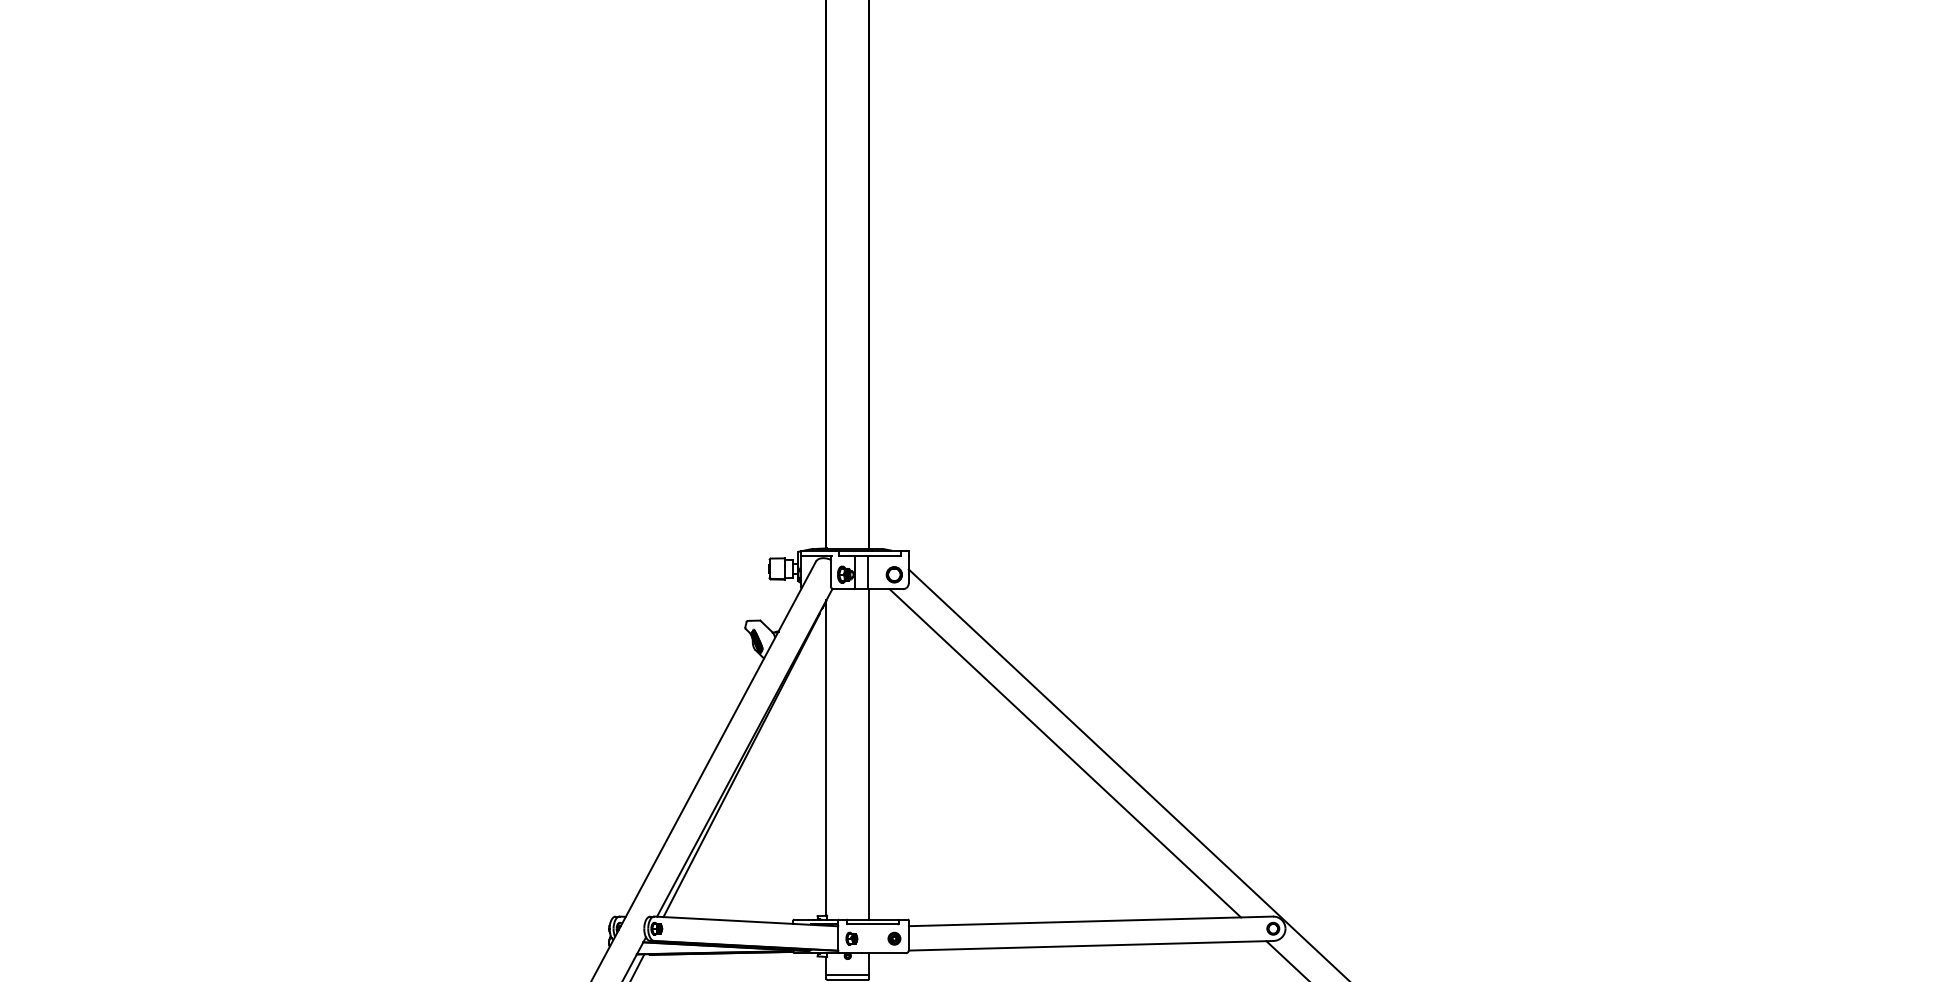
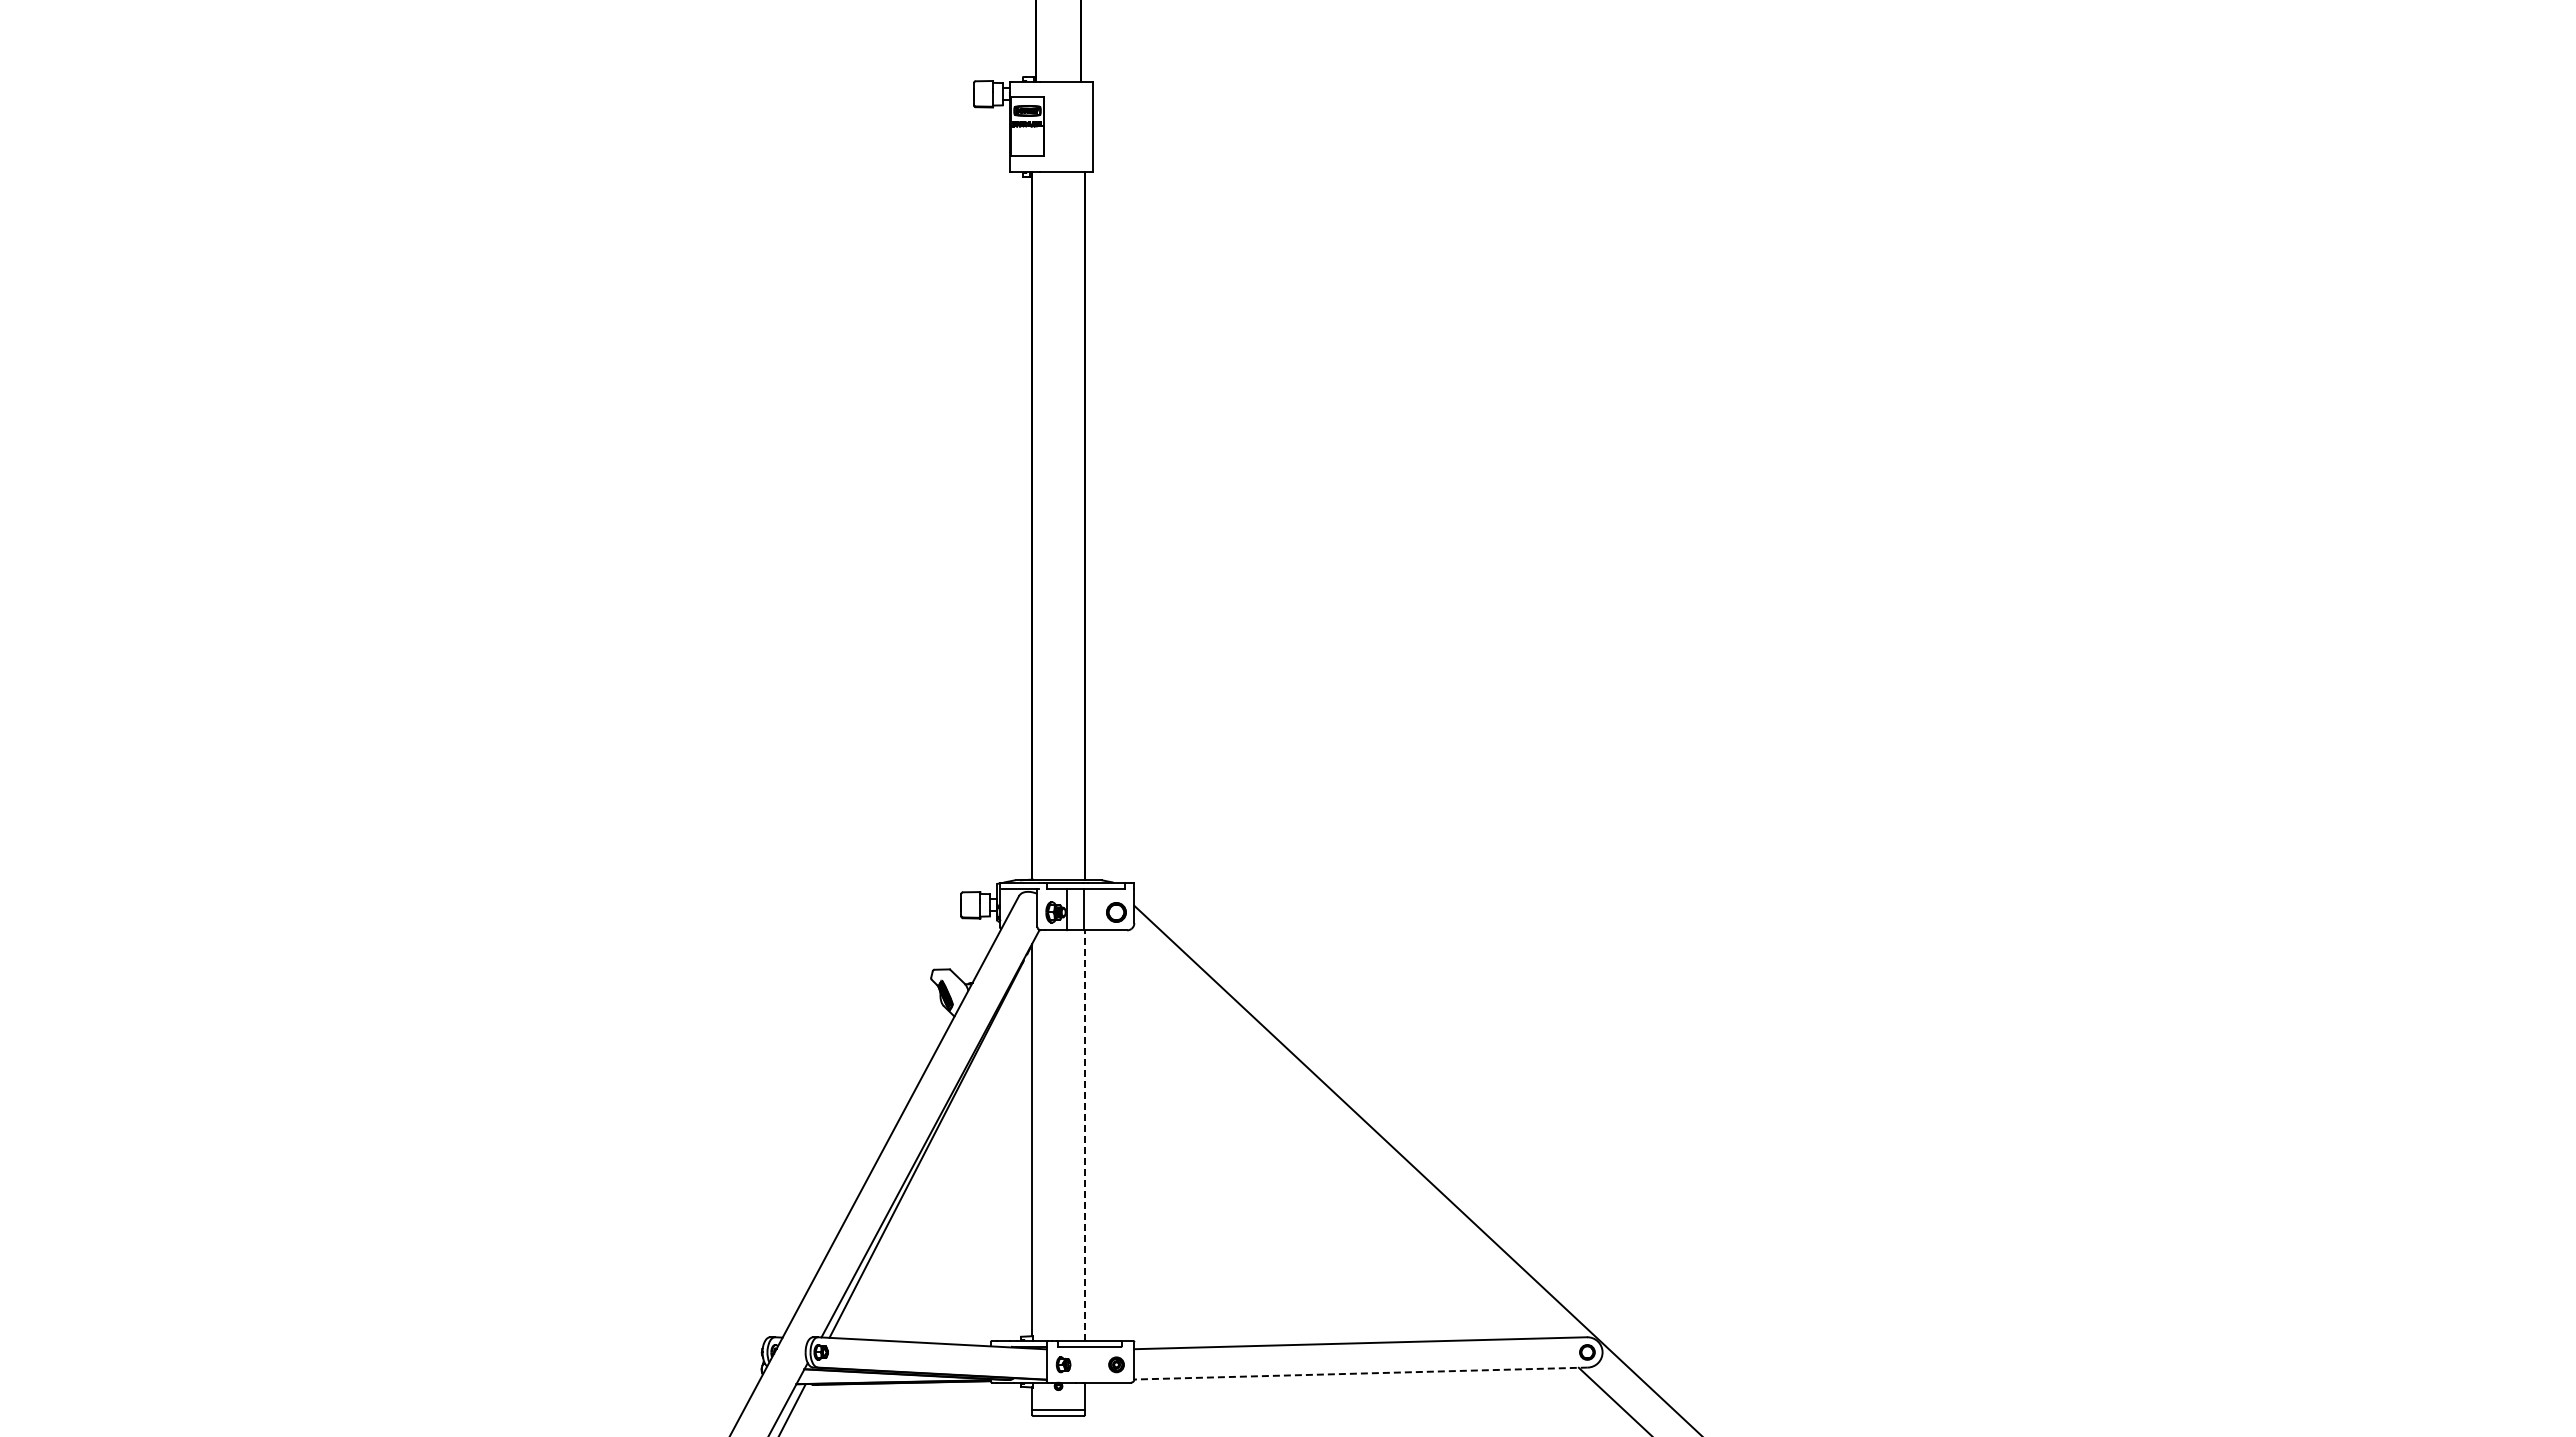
line: (1064, 753) -> (1328, 1134), removed
line: (869, 754) -> (1085, 1135), solid -> dashed
line: (1091, 945) -> (1361, 1373), solid -> dashed

